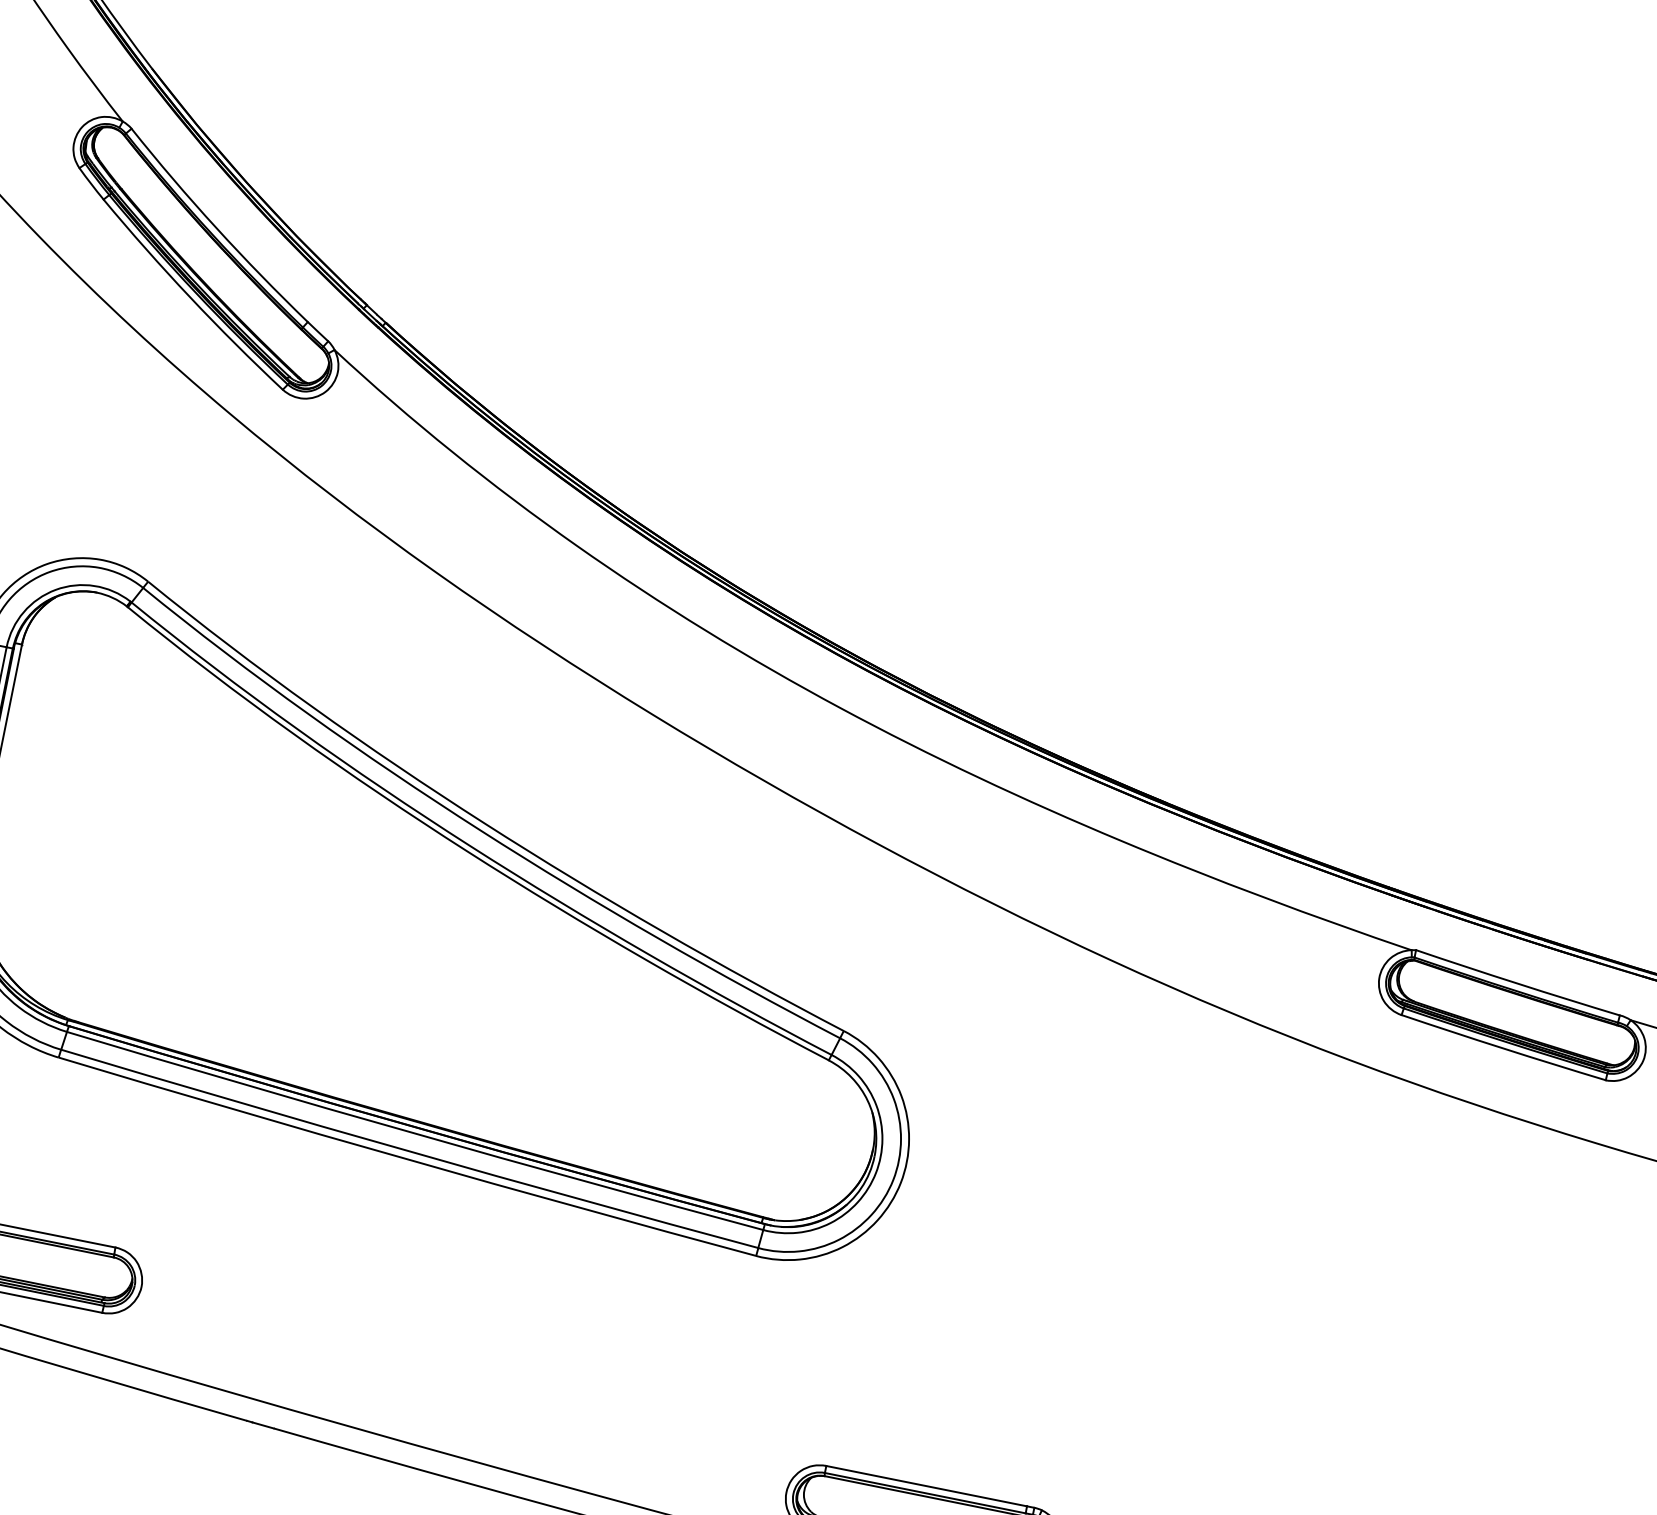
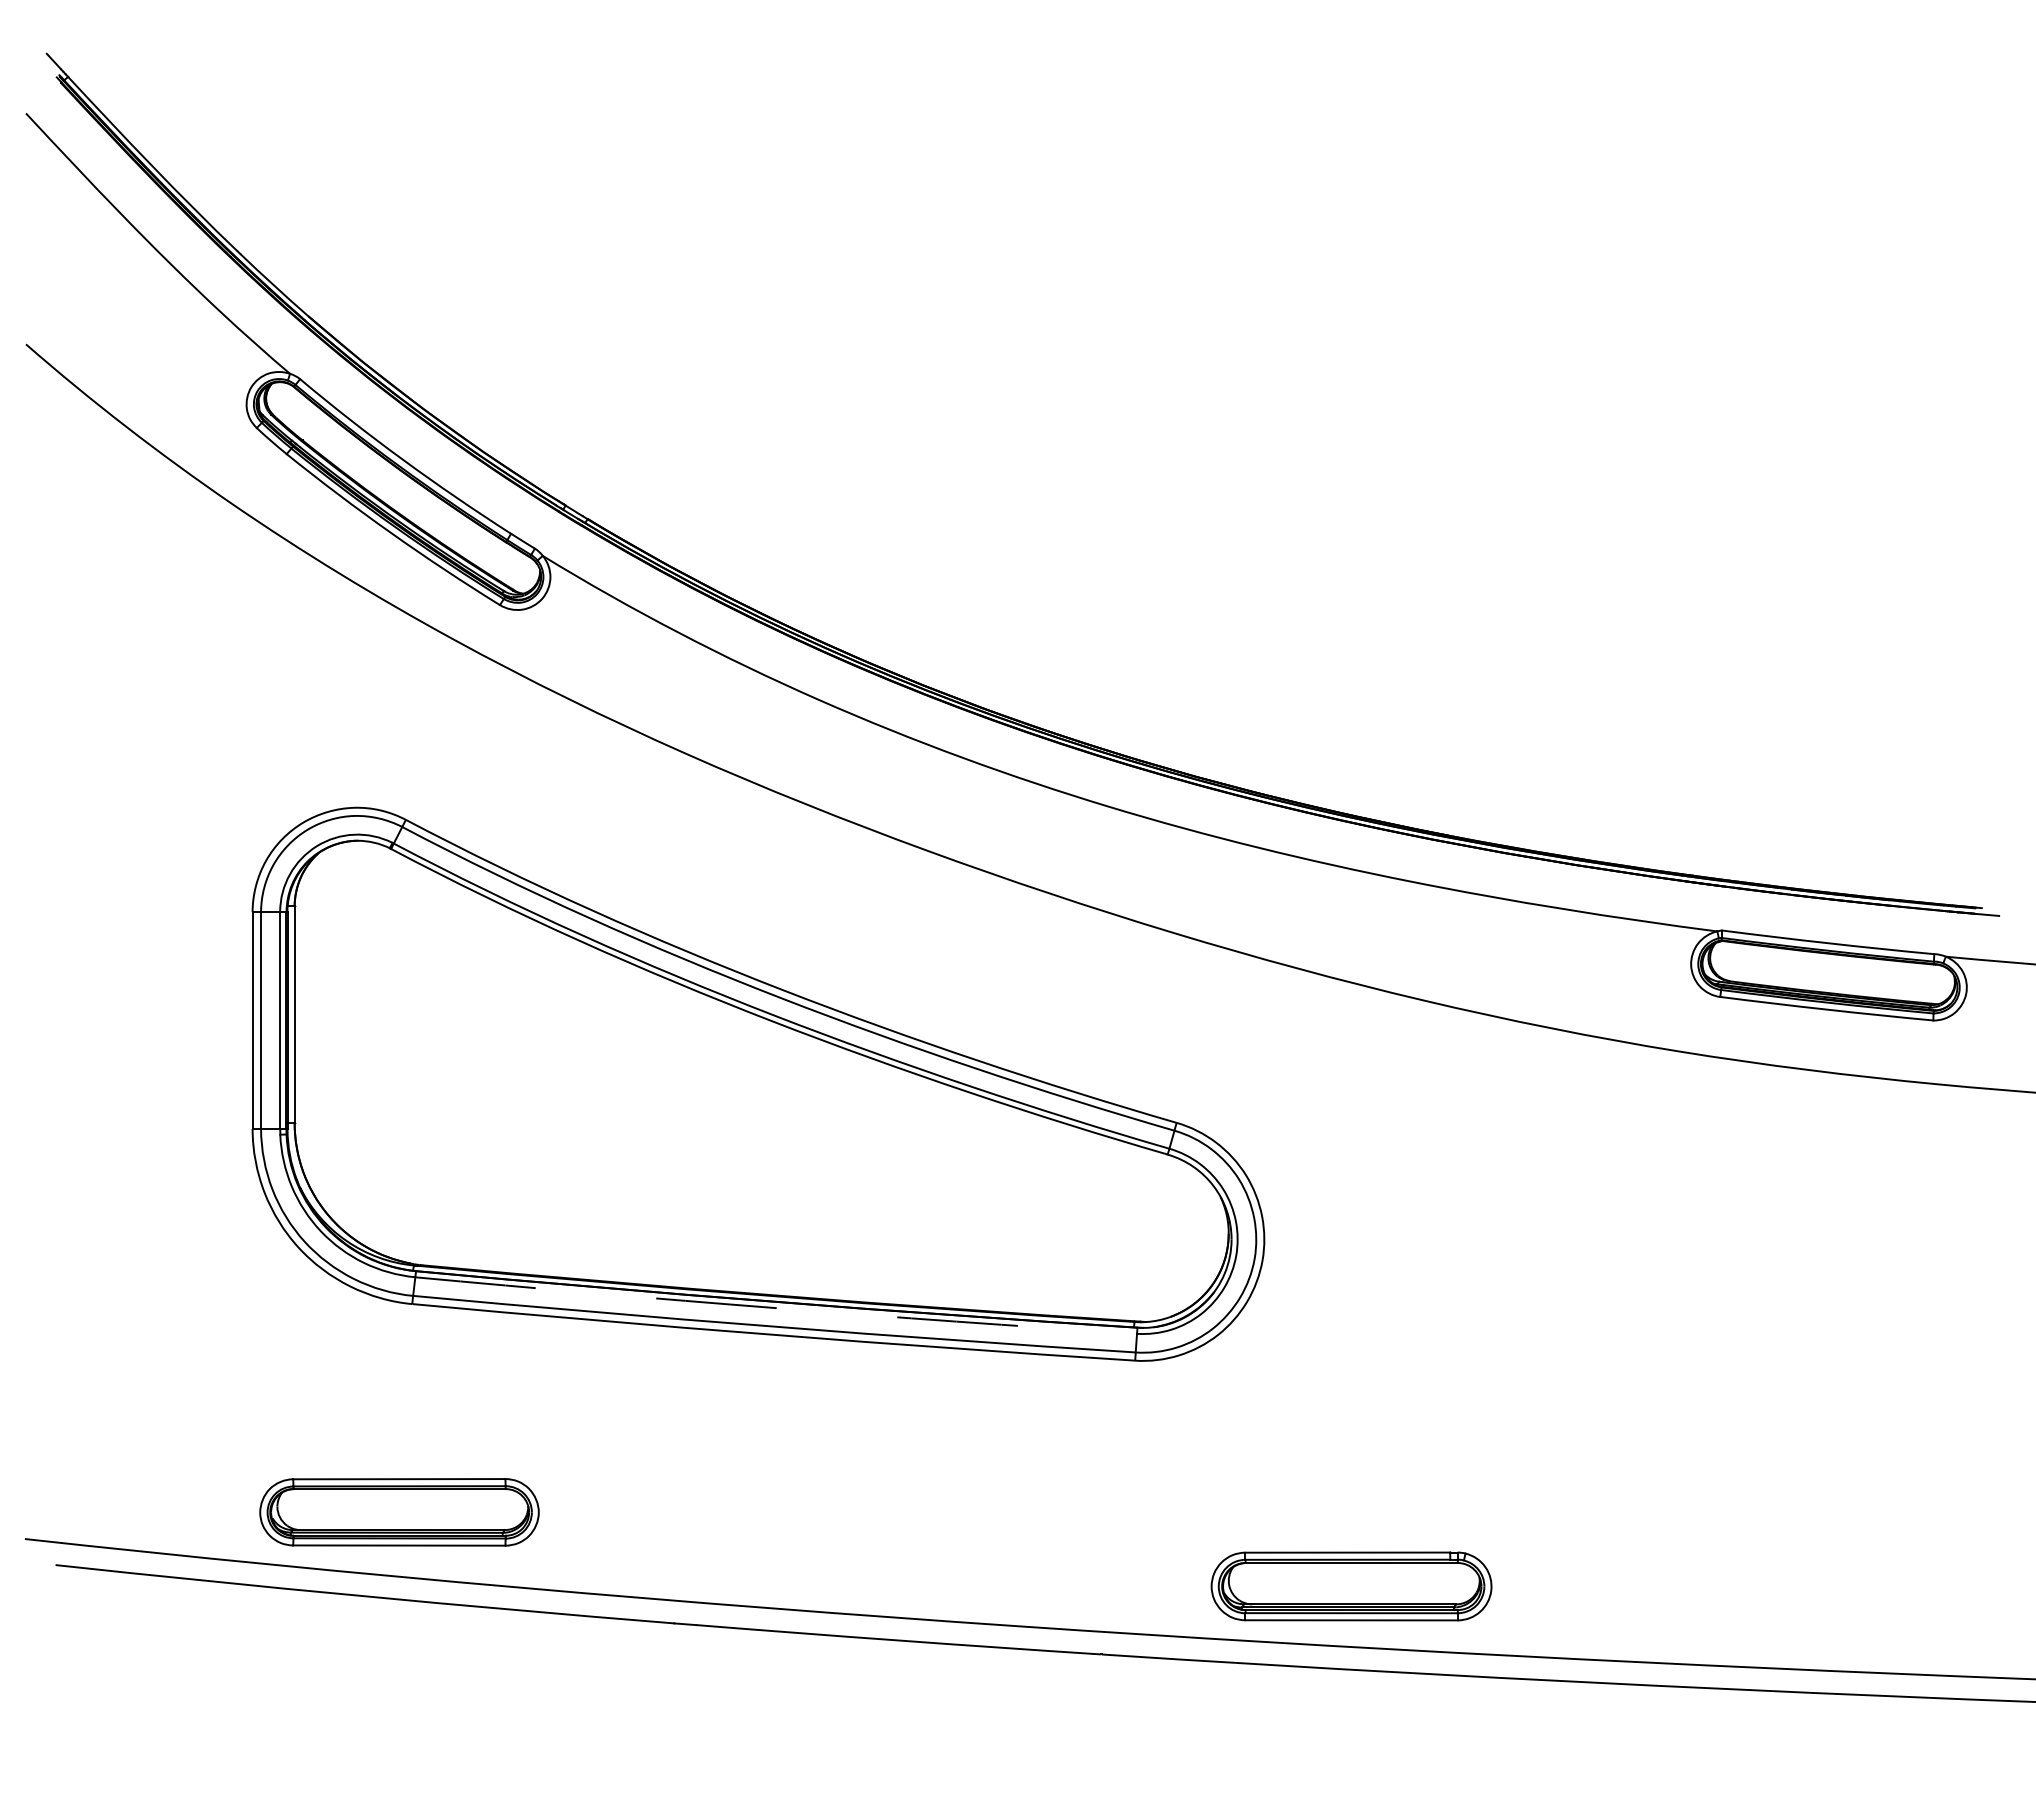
arc: (414, 1133) -> (776, 1308), solid -> dashed

